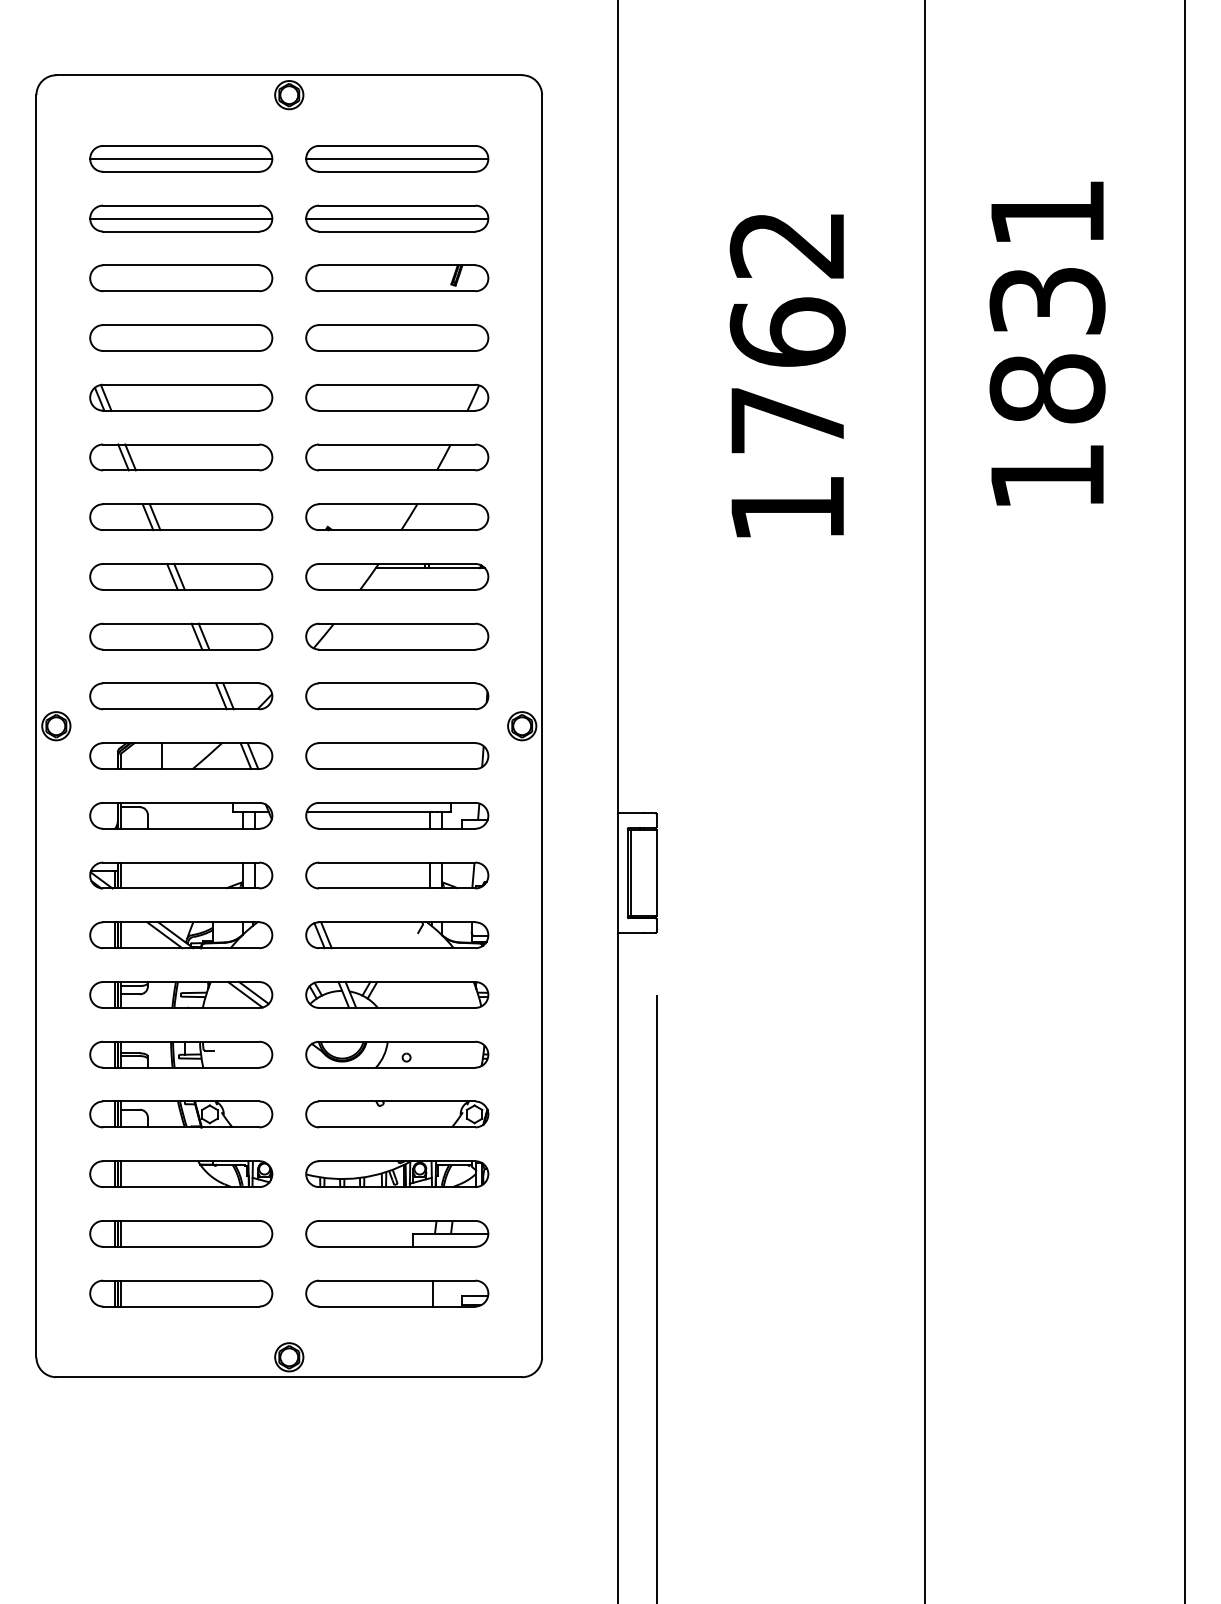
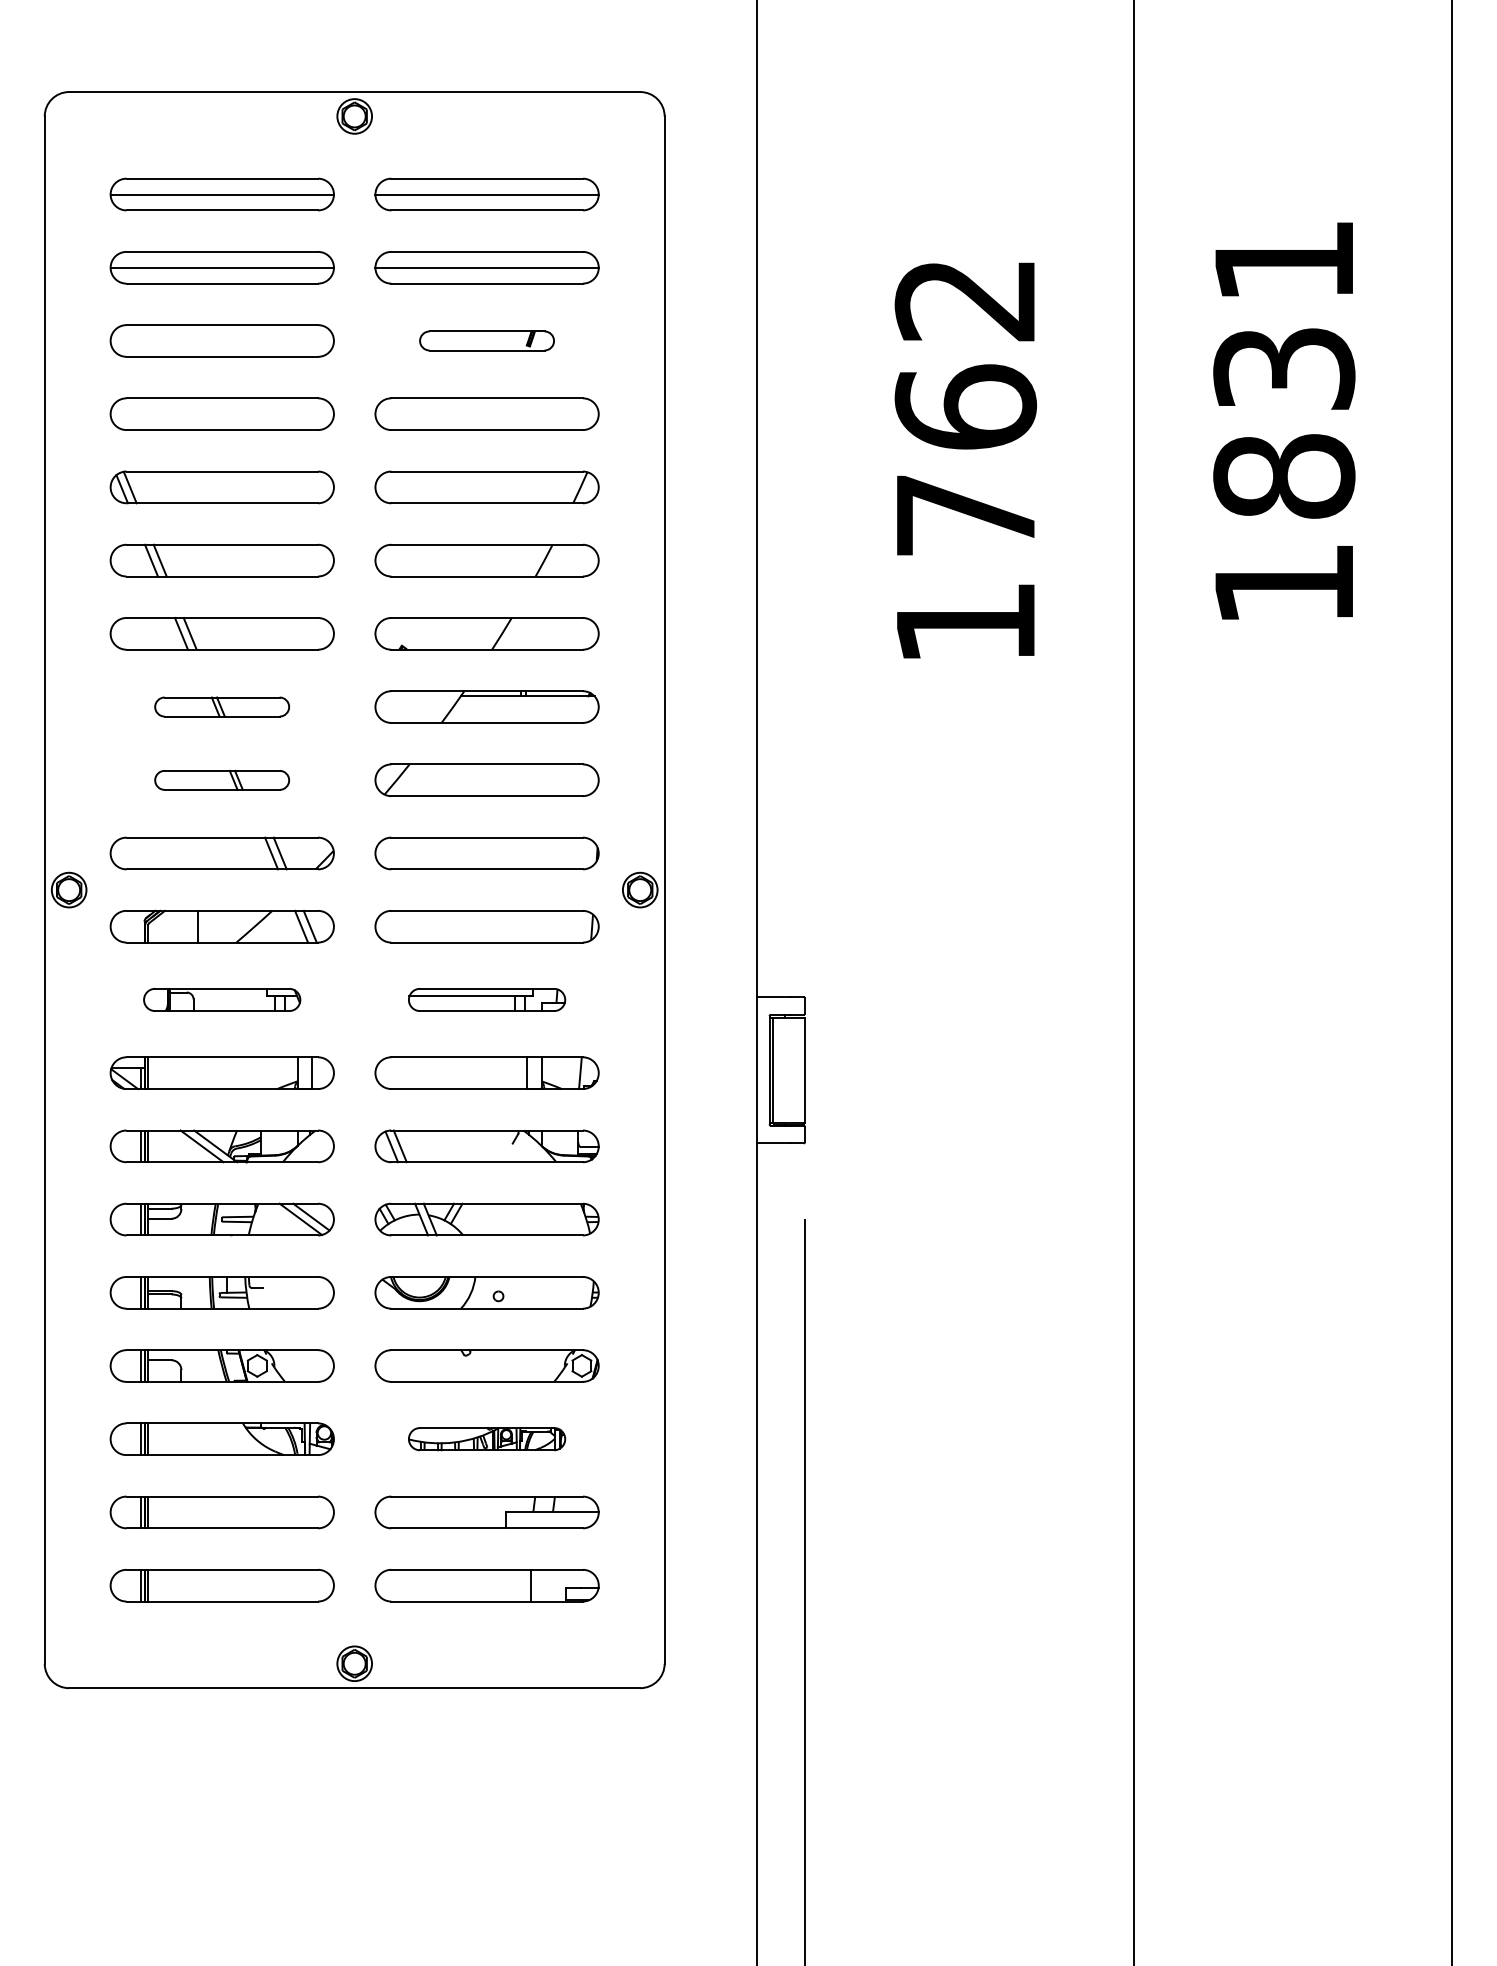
part: (396, 277) -> (486, 340), size x0.6
part: (180, 576) -> (221, 706), size x0.6
part: (180, 636) -> (221, 780), size x0.6
part: (180, 815) -> (221, 999), size x0.7
part: (396, 815) -> (486, 999), size x0.7
part: (396, 1173) -> (486, 1438), size x0.7

